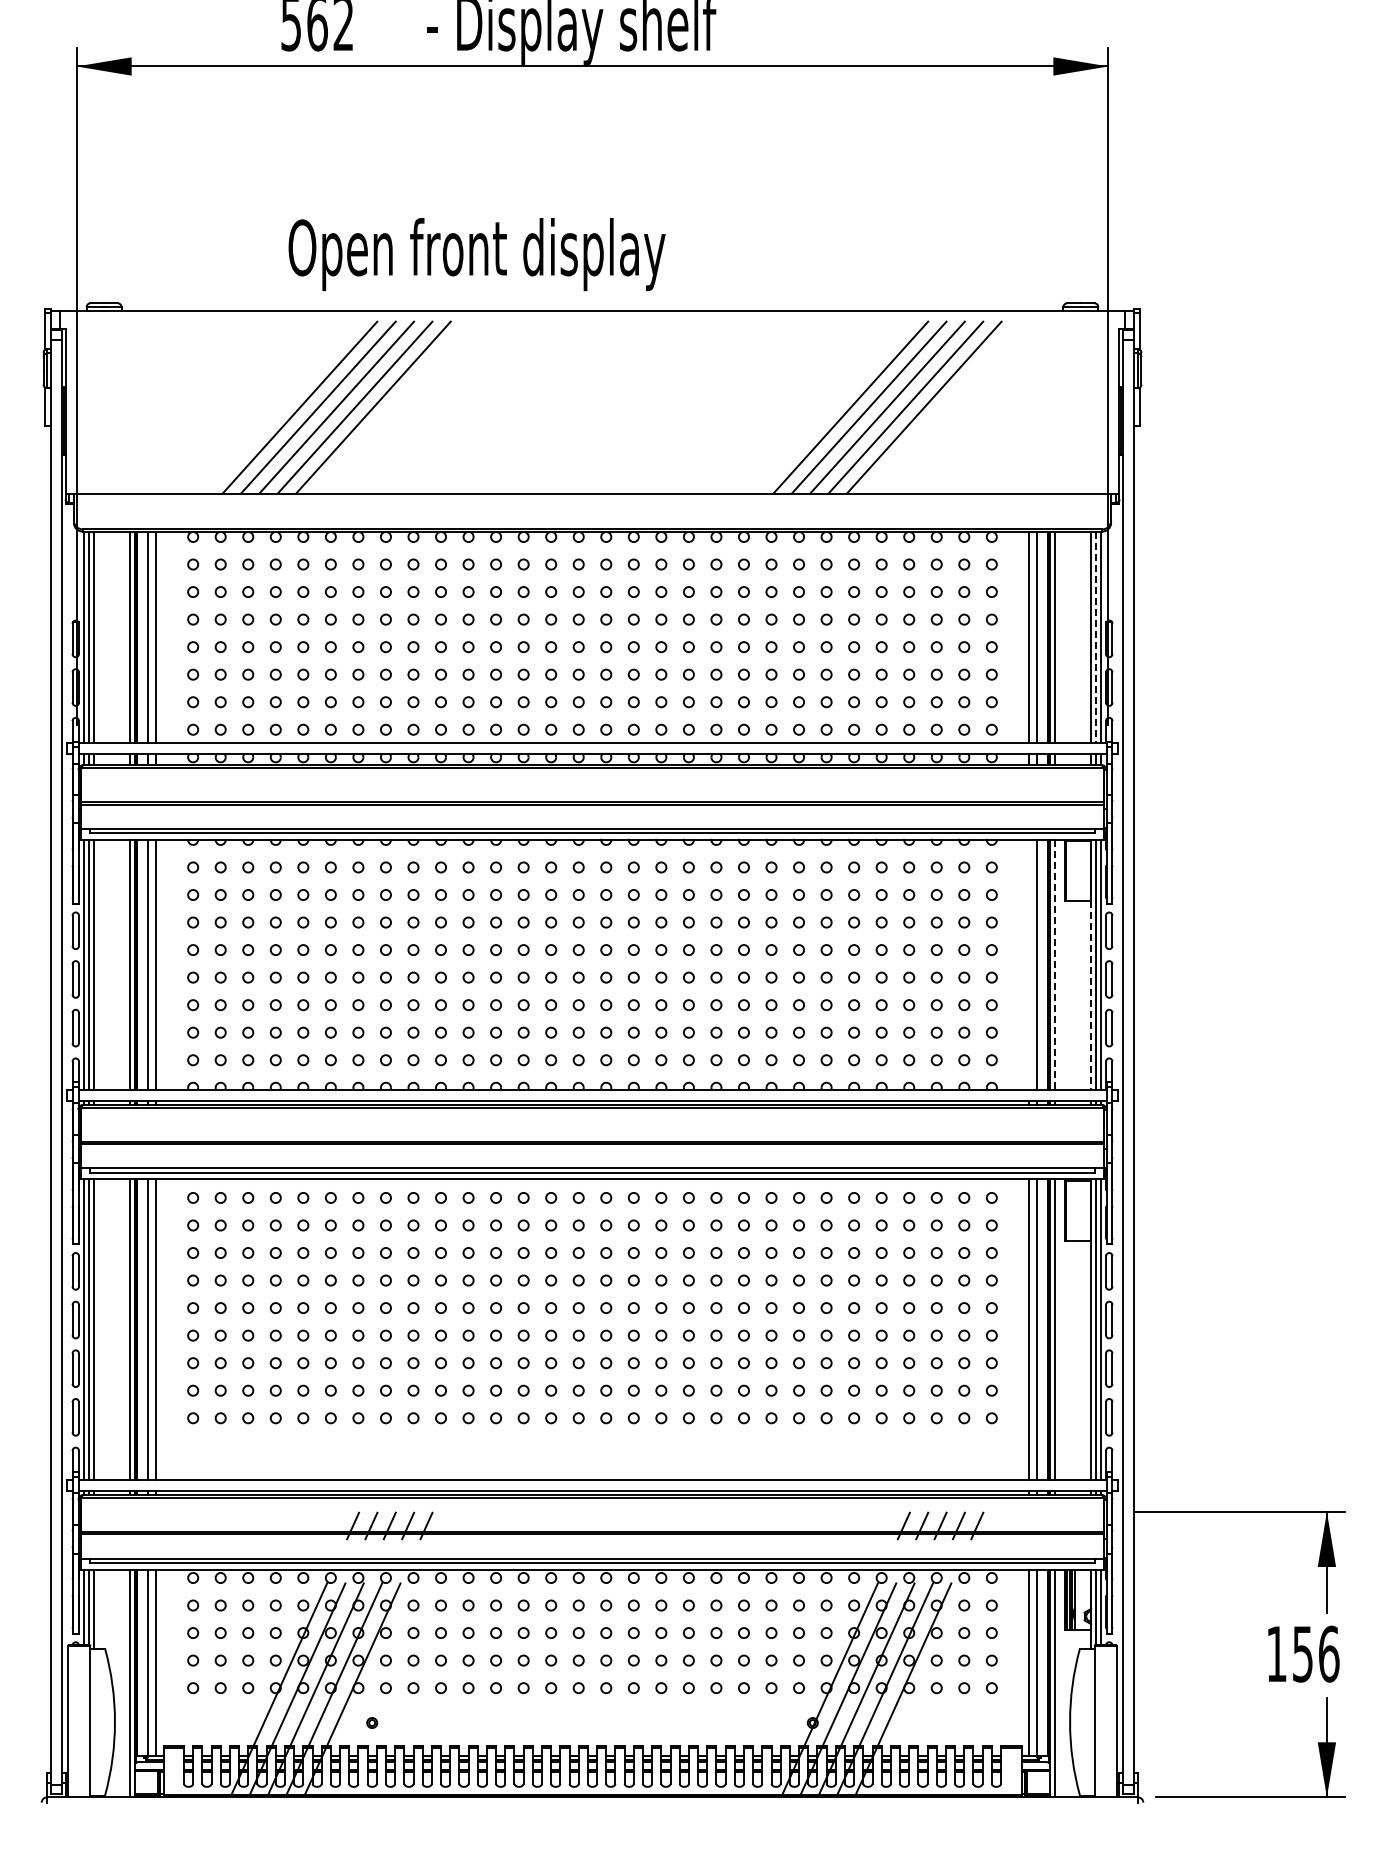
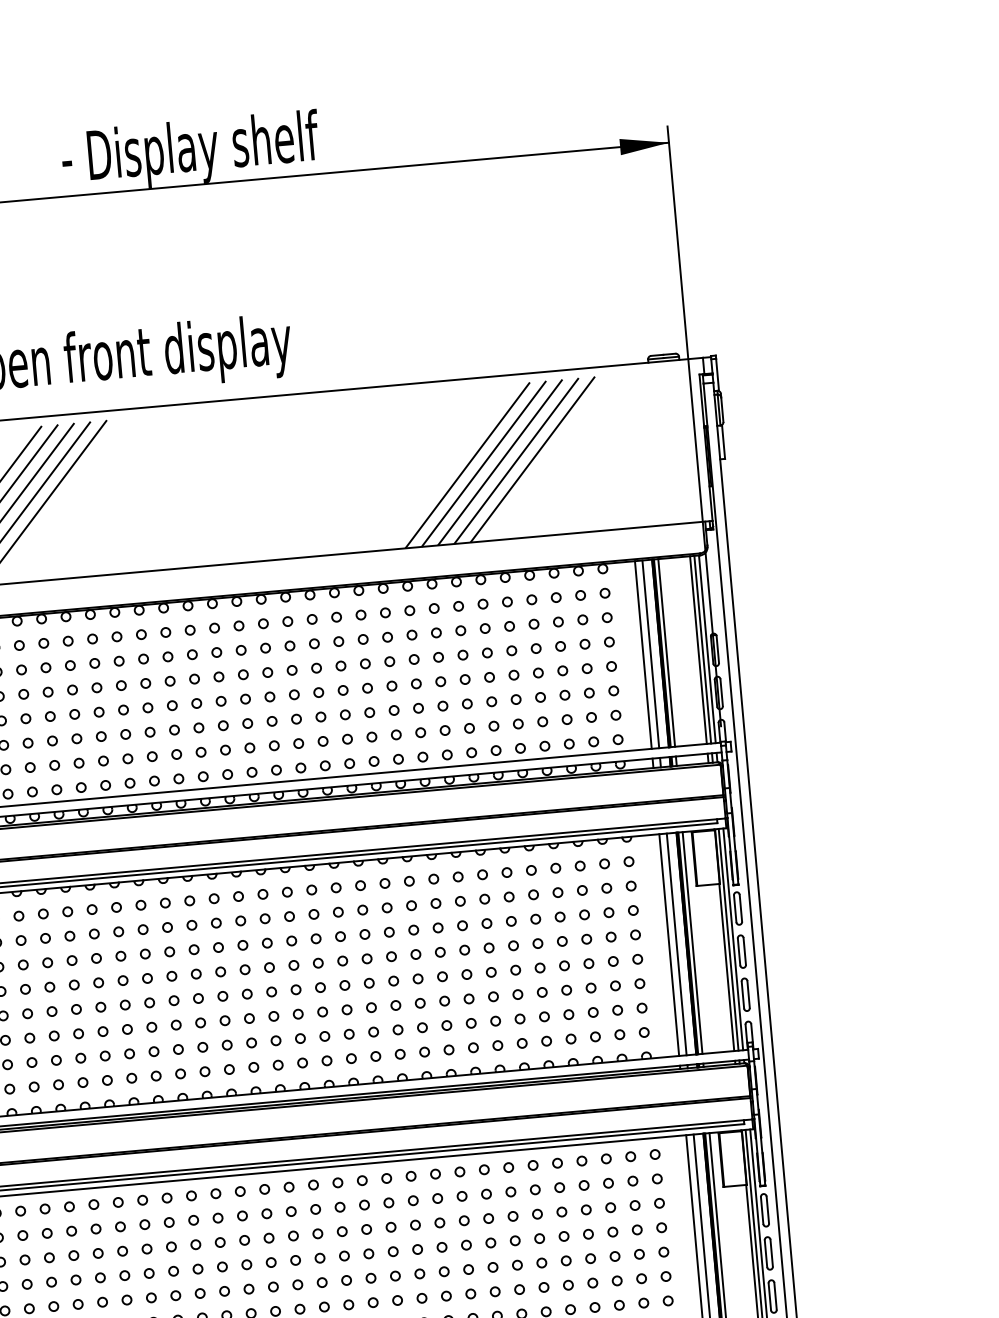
line: (1095, 637) -> (702, 649), dashed -> solid
line: (1028, 964) -> (669, 944), added
line: (1054, 965) -> (692, 943), dashed -> solid
line: (1090, 996) -> (726, 968), dashed -> solid

